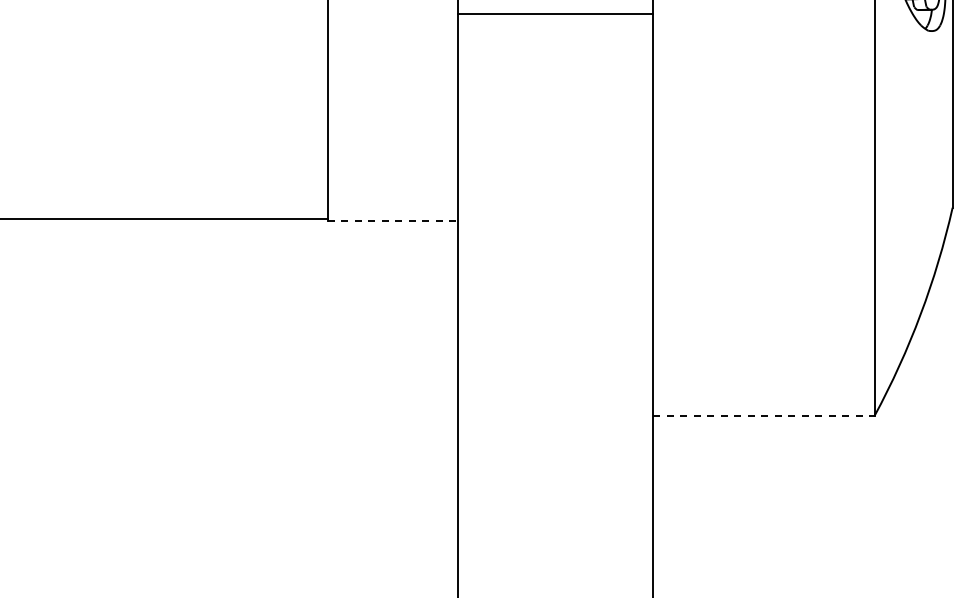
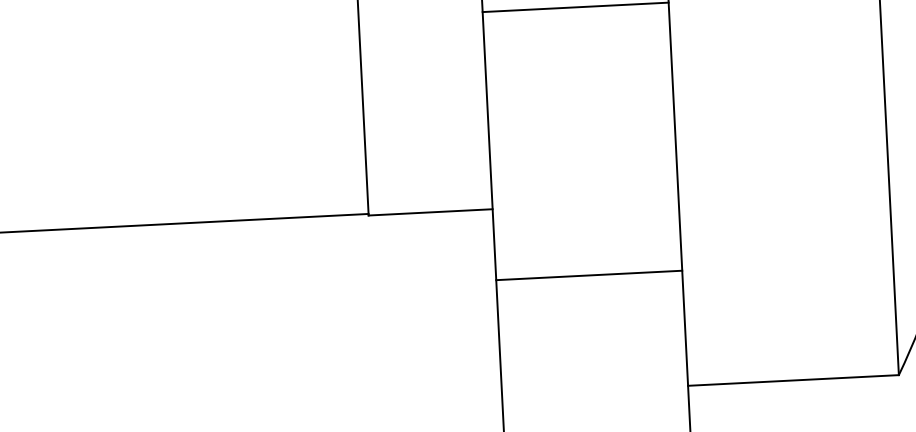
line: (393, 220) -> (431, 212), dashed -> solid
line: (555, 295) -> (589, 275), added
line: (763, 416) -> (793, 380), dashed -> solid

